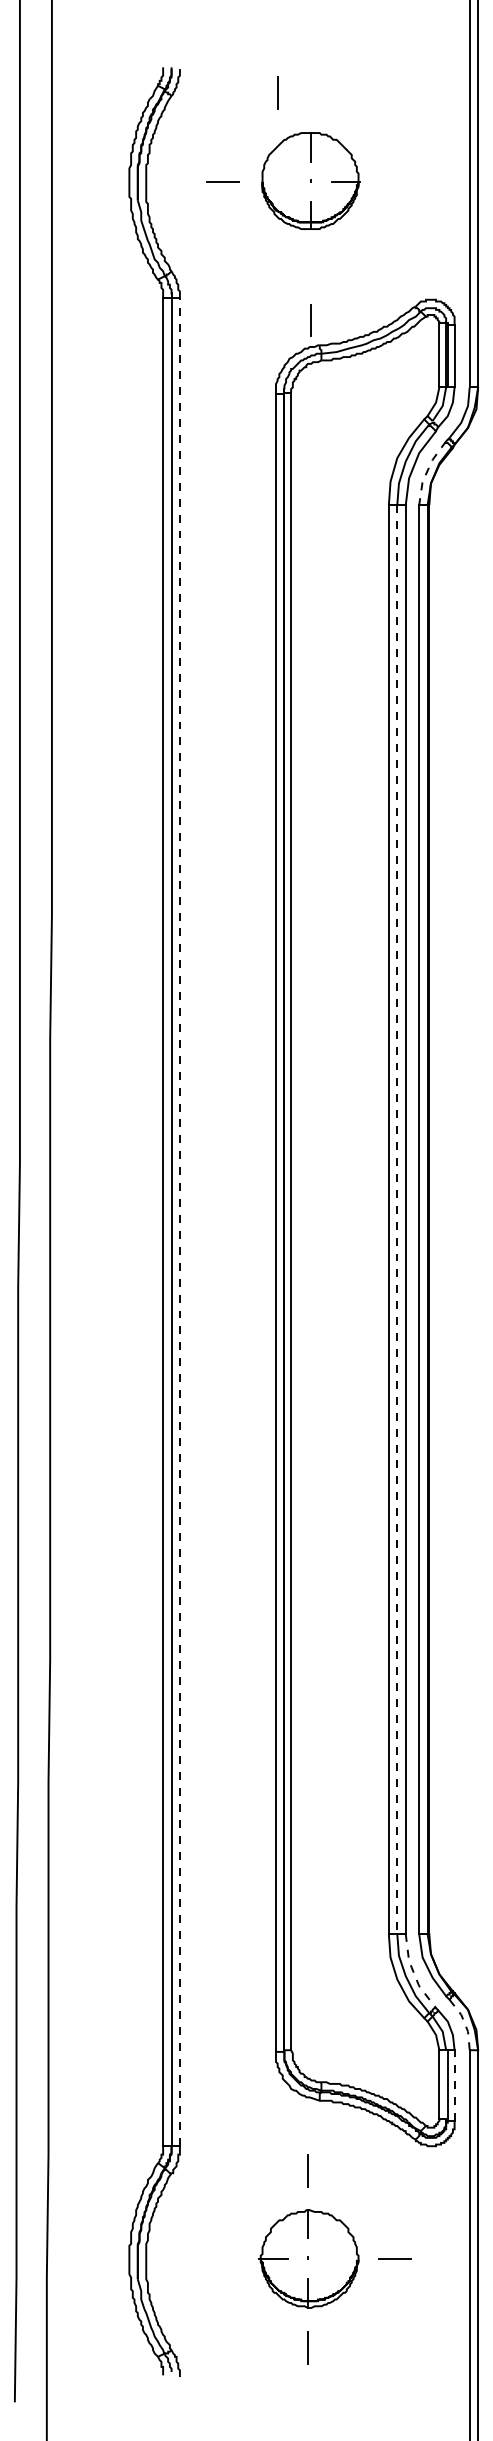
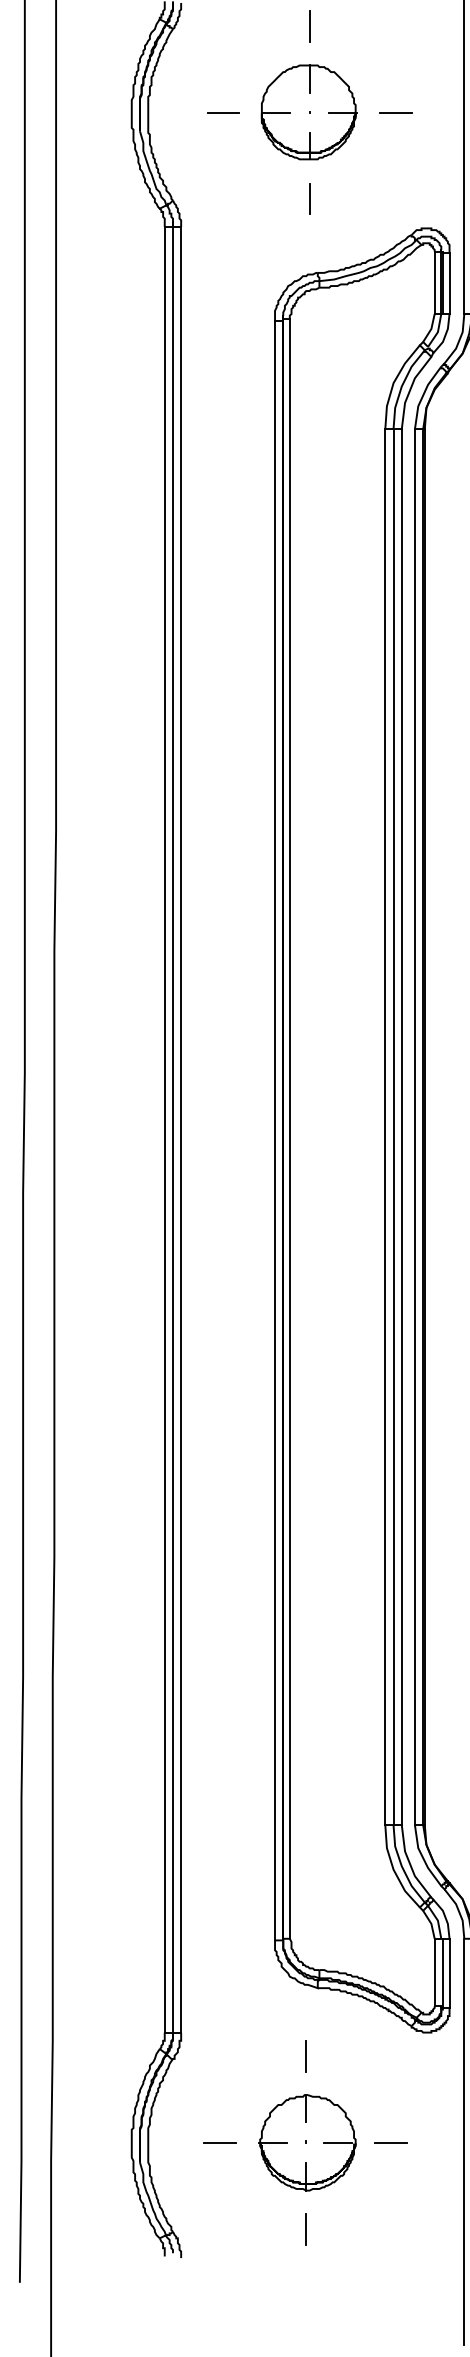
line: (277, 92) -> (308, 25), moved
line: (276, 181) -> (275, 112), added
line: (399, 181) -> (395, 112), added
line: (310, 320) -> (308, 198), moved
line: (427, 471) -> (423, 396), dashed -> solid
line: (397, 1220) -> (393, 1128), dashed -> solid
line: (179, 1221) -> (180, 1129), dashed -> solid
line: (414, 1973) -> (410, 1863), dashed -> solid
line: (464, 2022) -> (459, 1911), dashed -> solid
line: (454, 2085) -> (449, 1973), dashed -> solid
line: (219, 2259) -> (219, 2143), added
line: (340, 2259) -> (338, 2143), added

